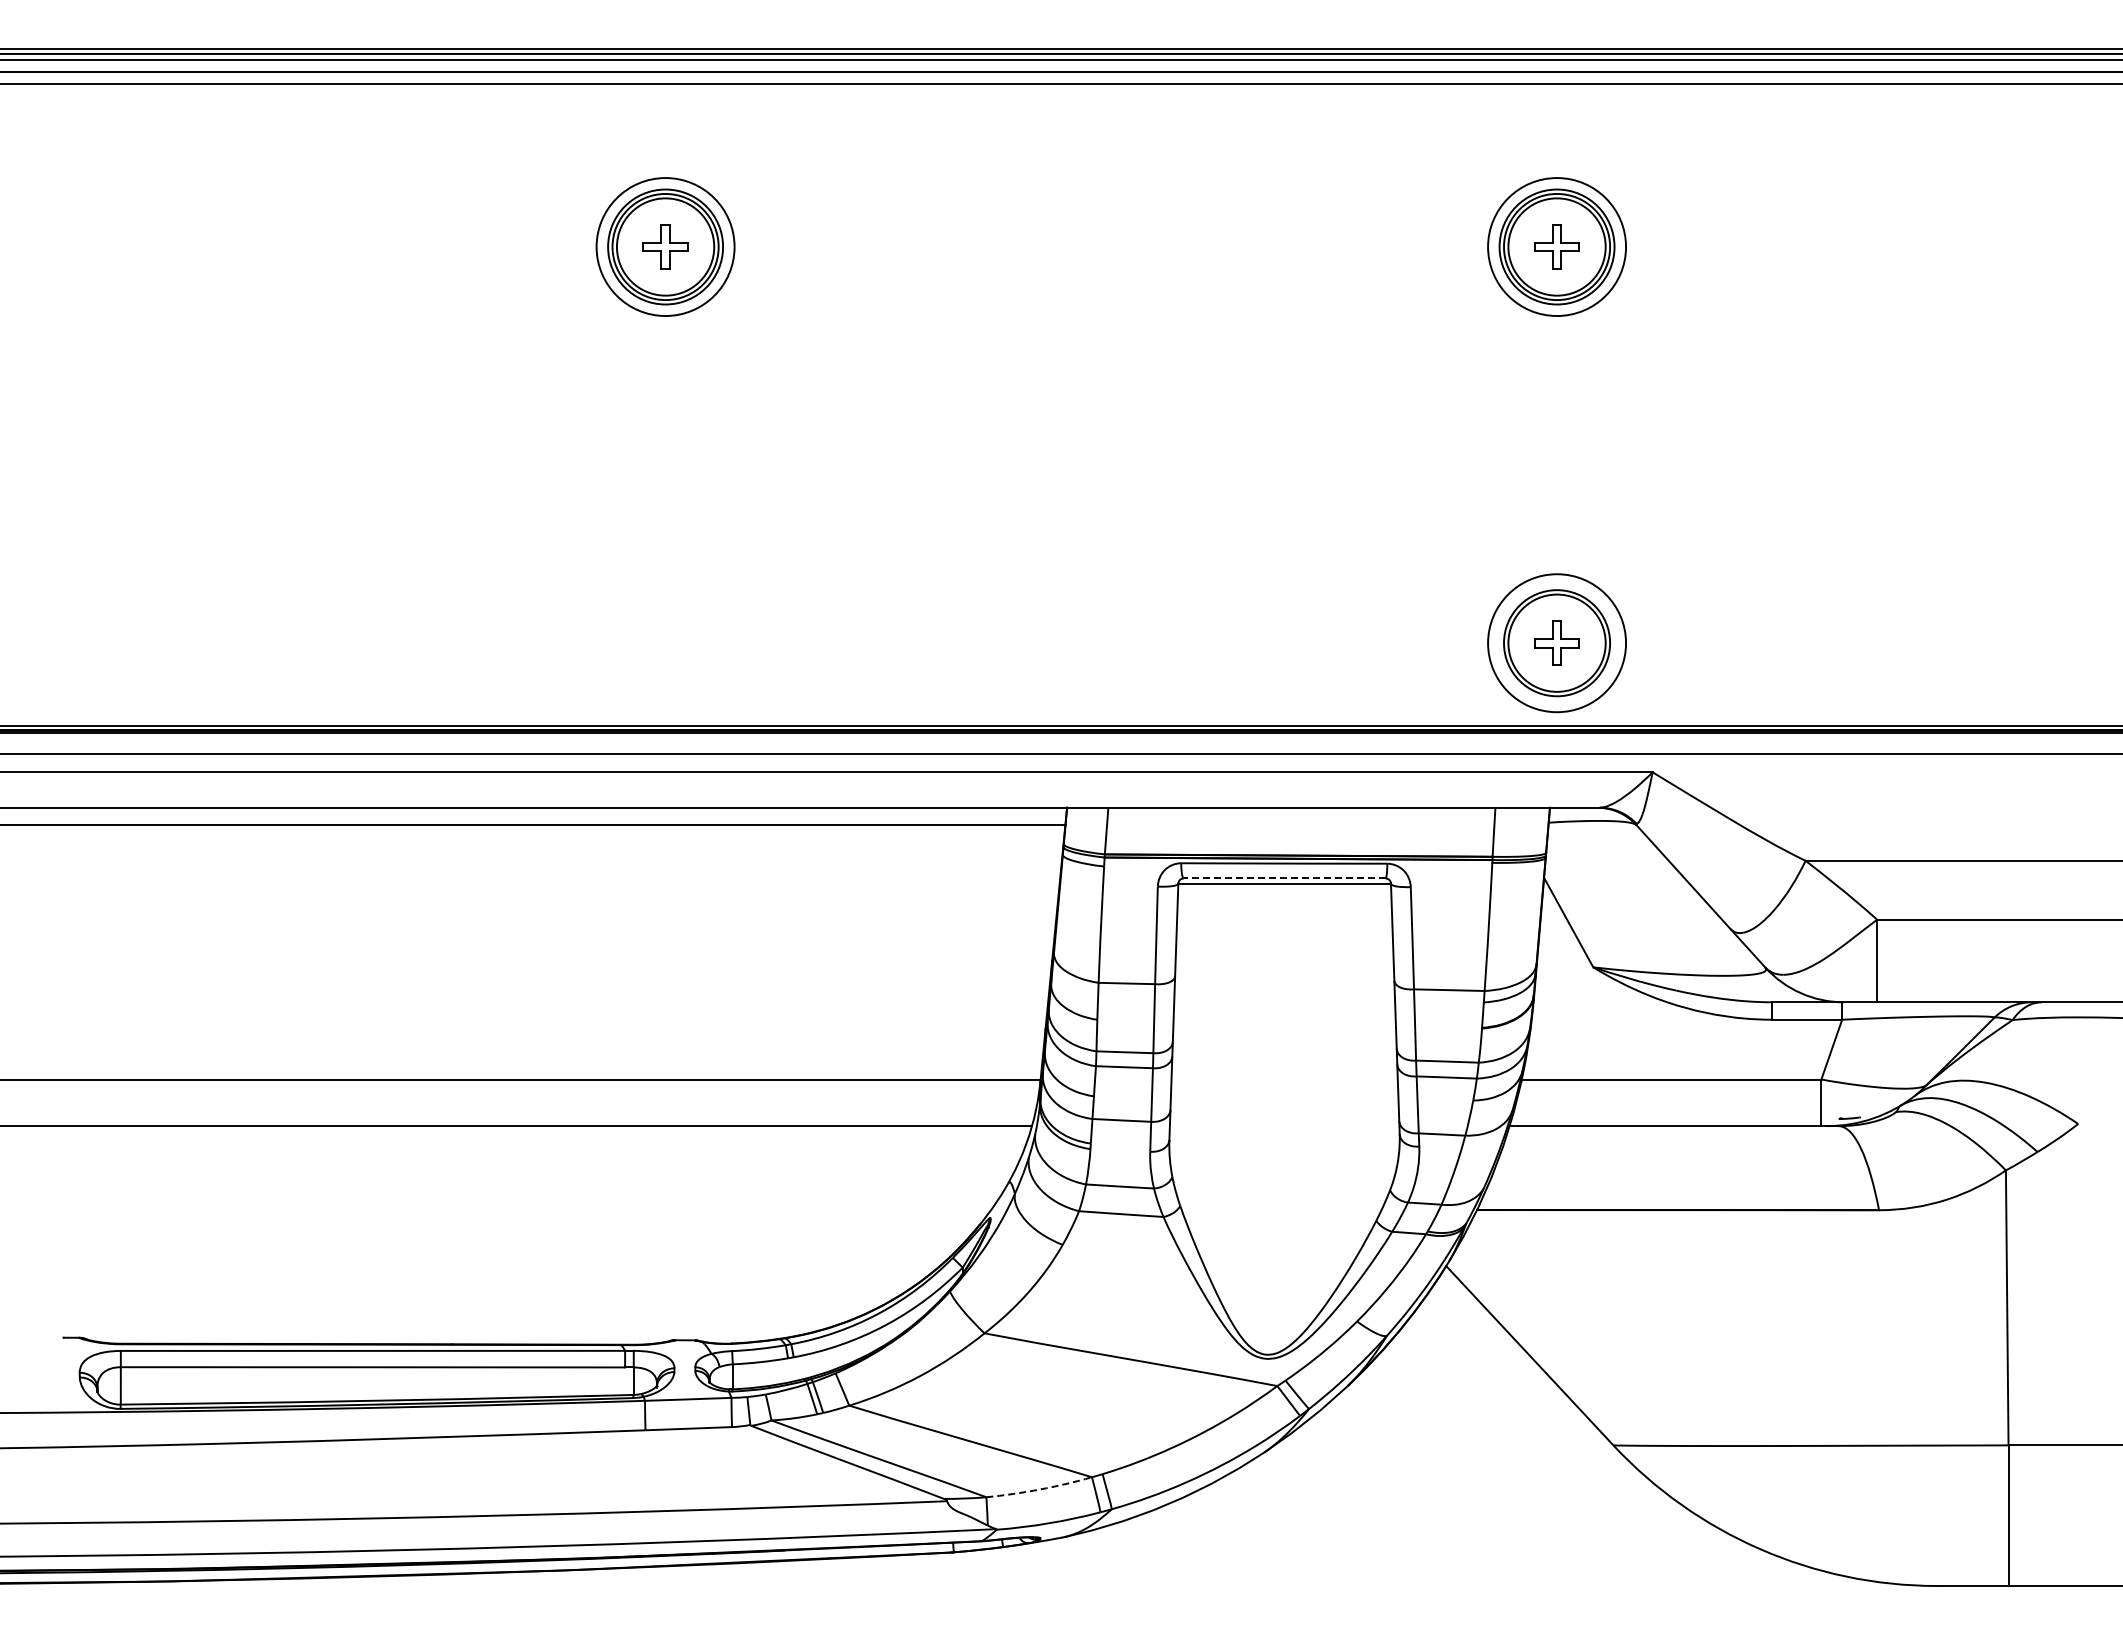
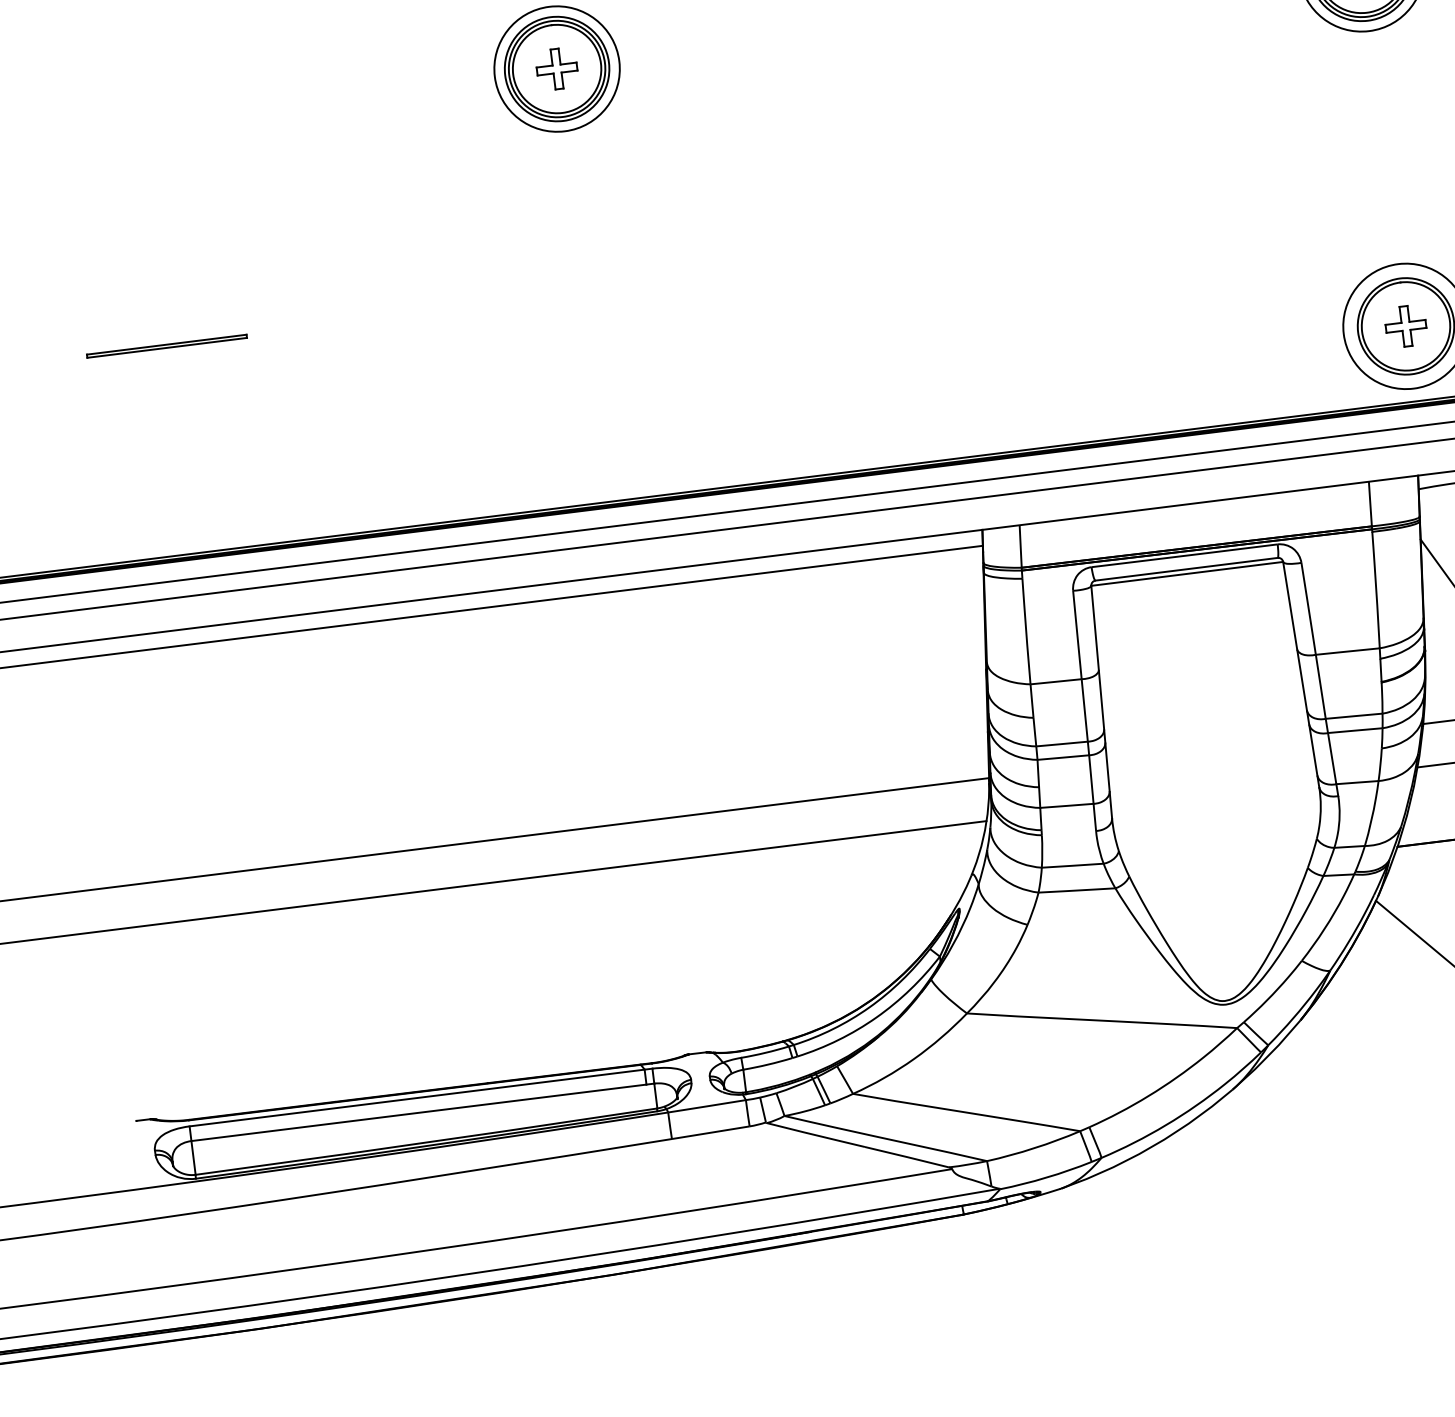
line: (202, 495) -> (167, 345), added
line: (1284, 878) -> (1186, 569), dashed -> solid
arc: (1039, 1489) -> (1034, 1148), dashed -> solid

